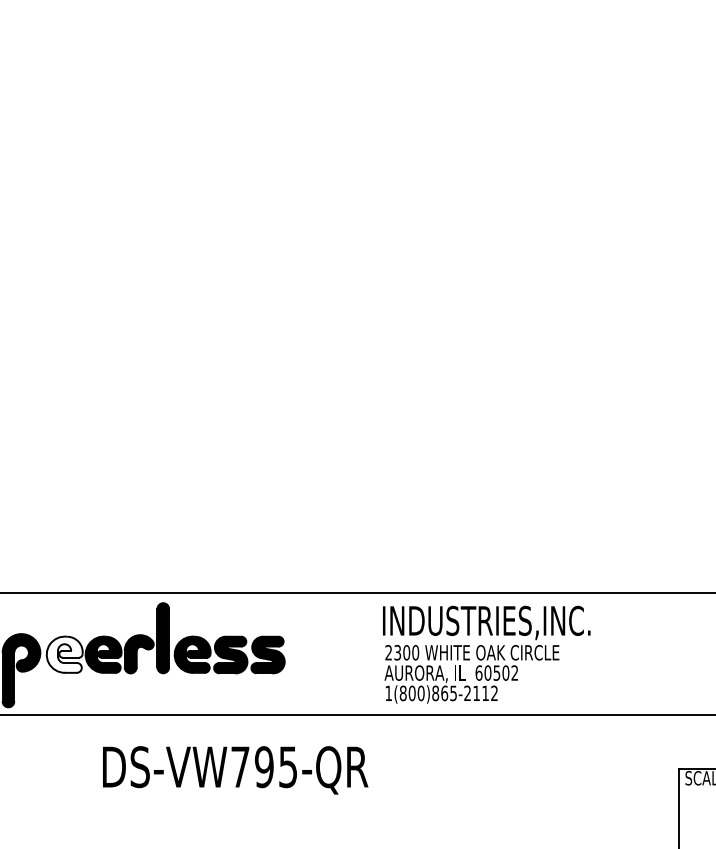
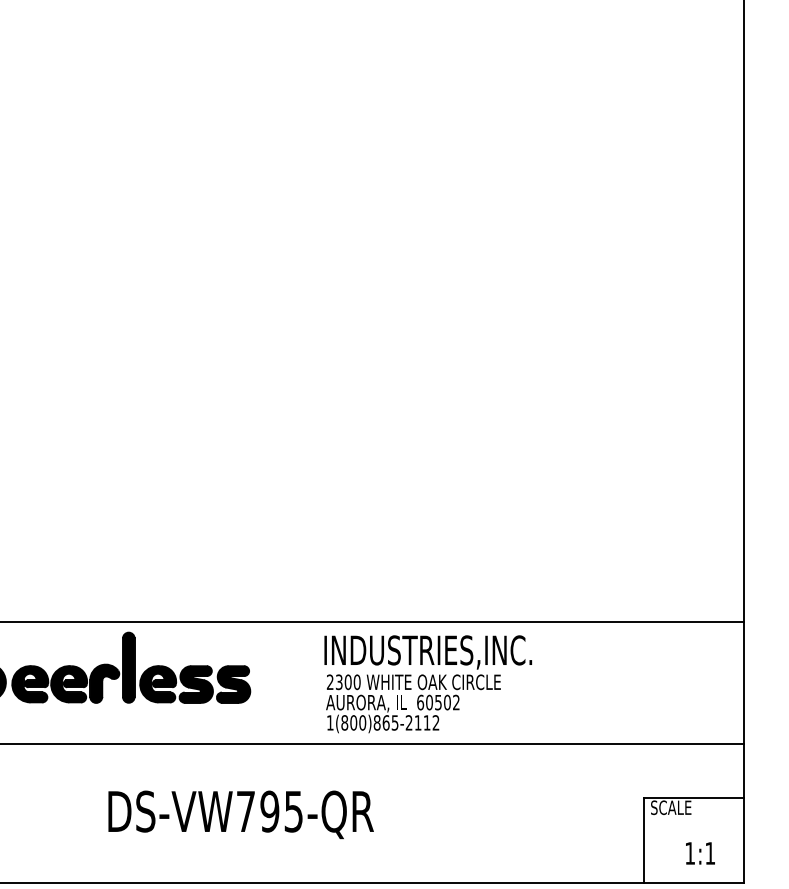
fill: (64, 655) -> (30, 684), added
text: (486, 655) -> (428, 684), moved
text: (234, 770) -> (240, 814), moved

